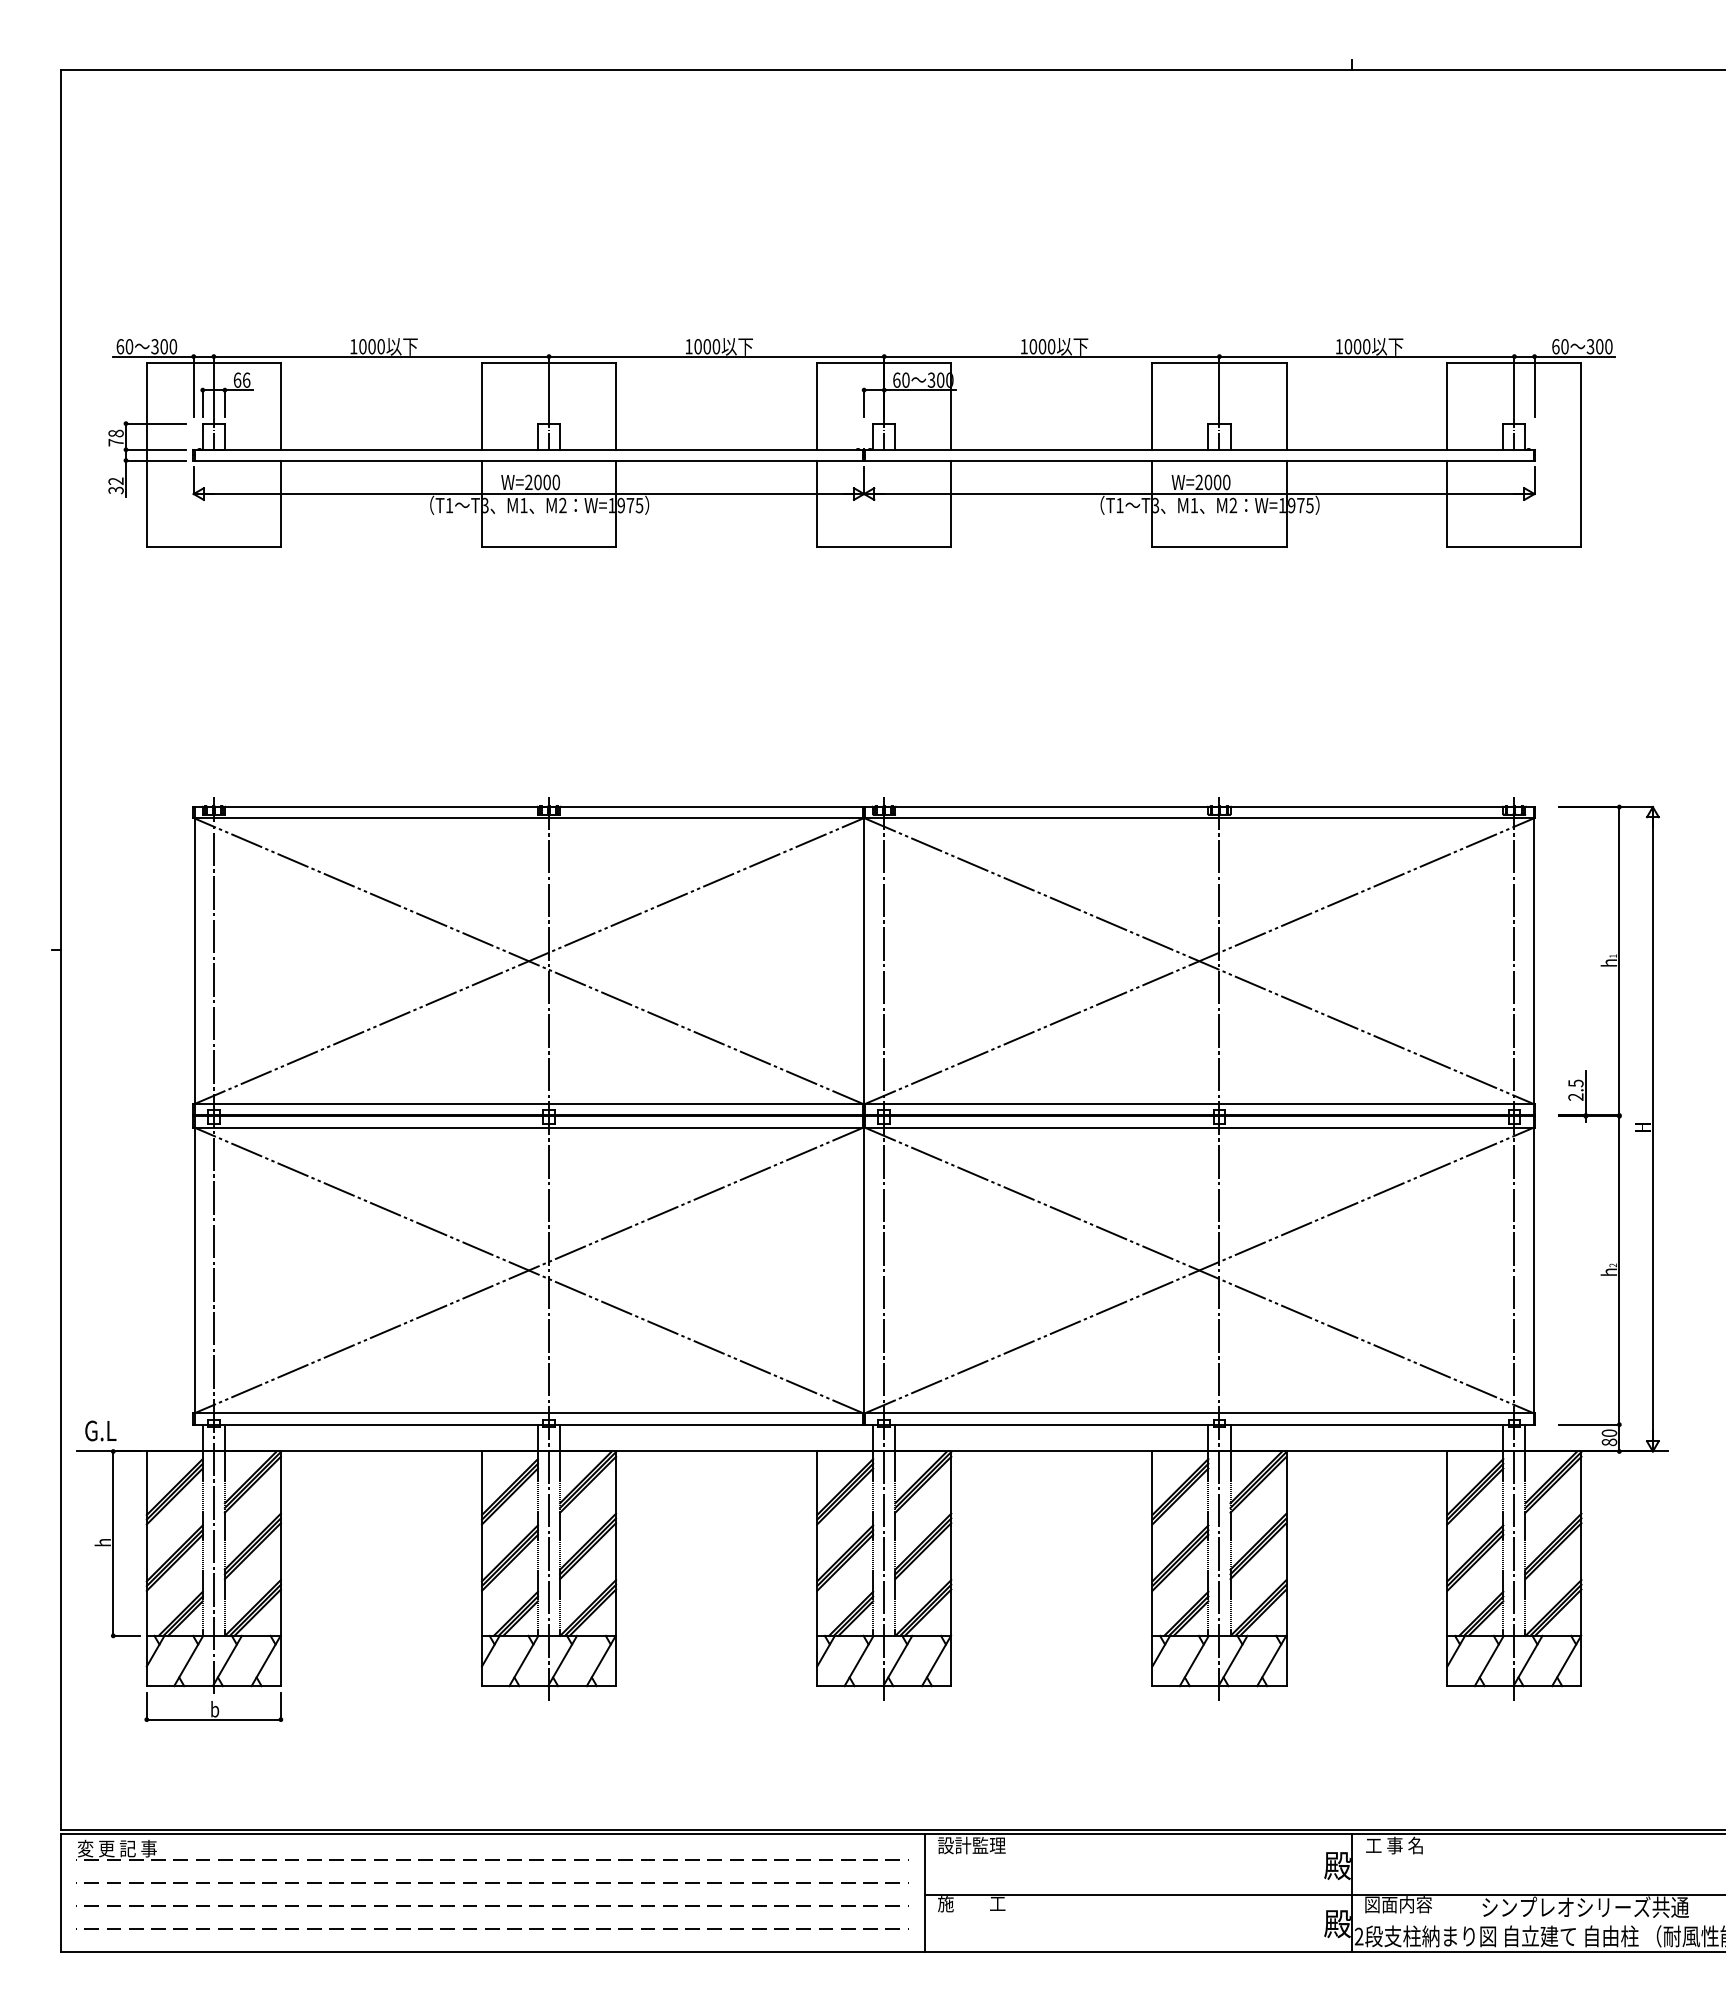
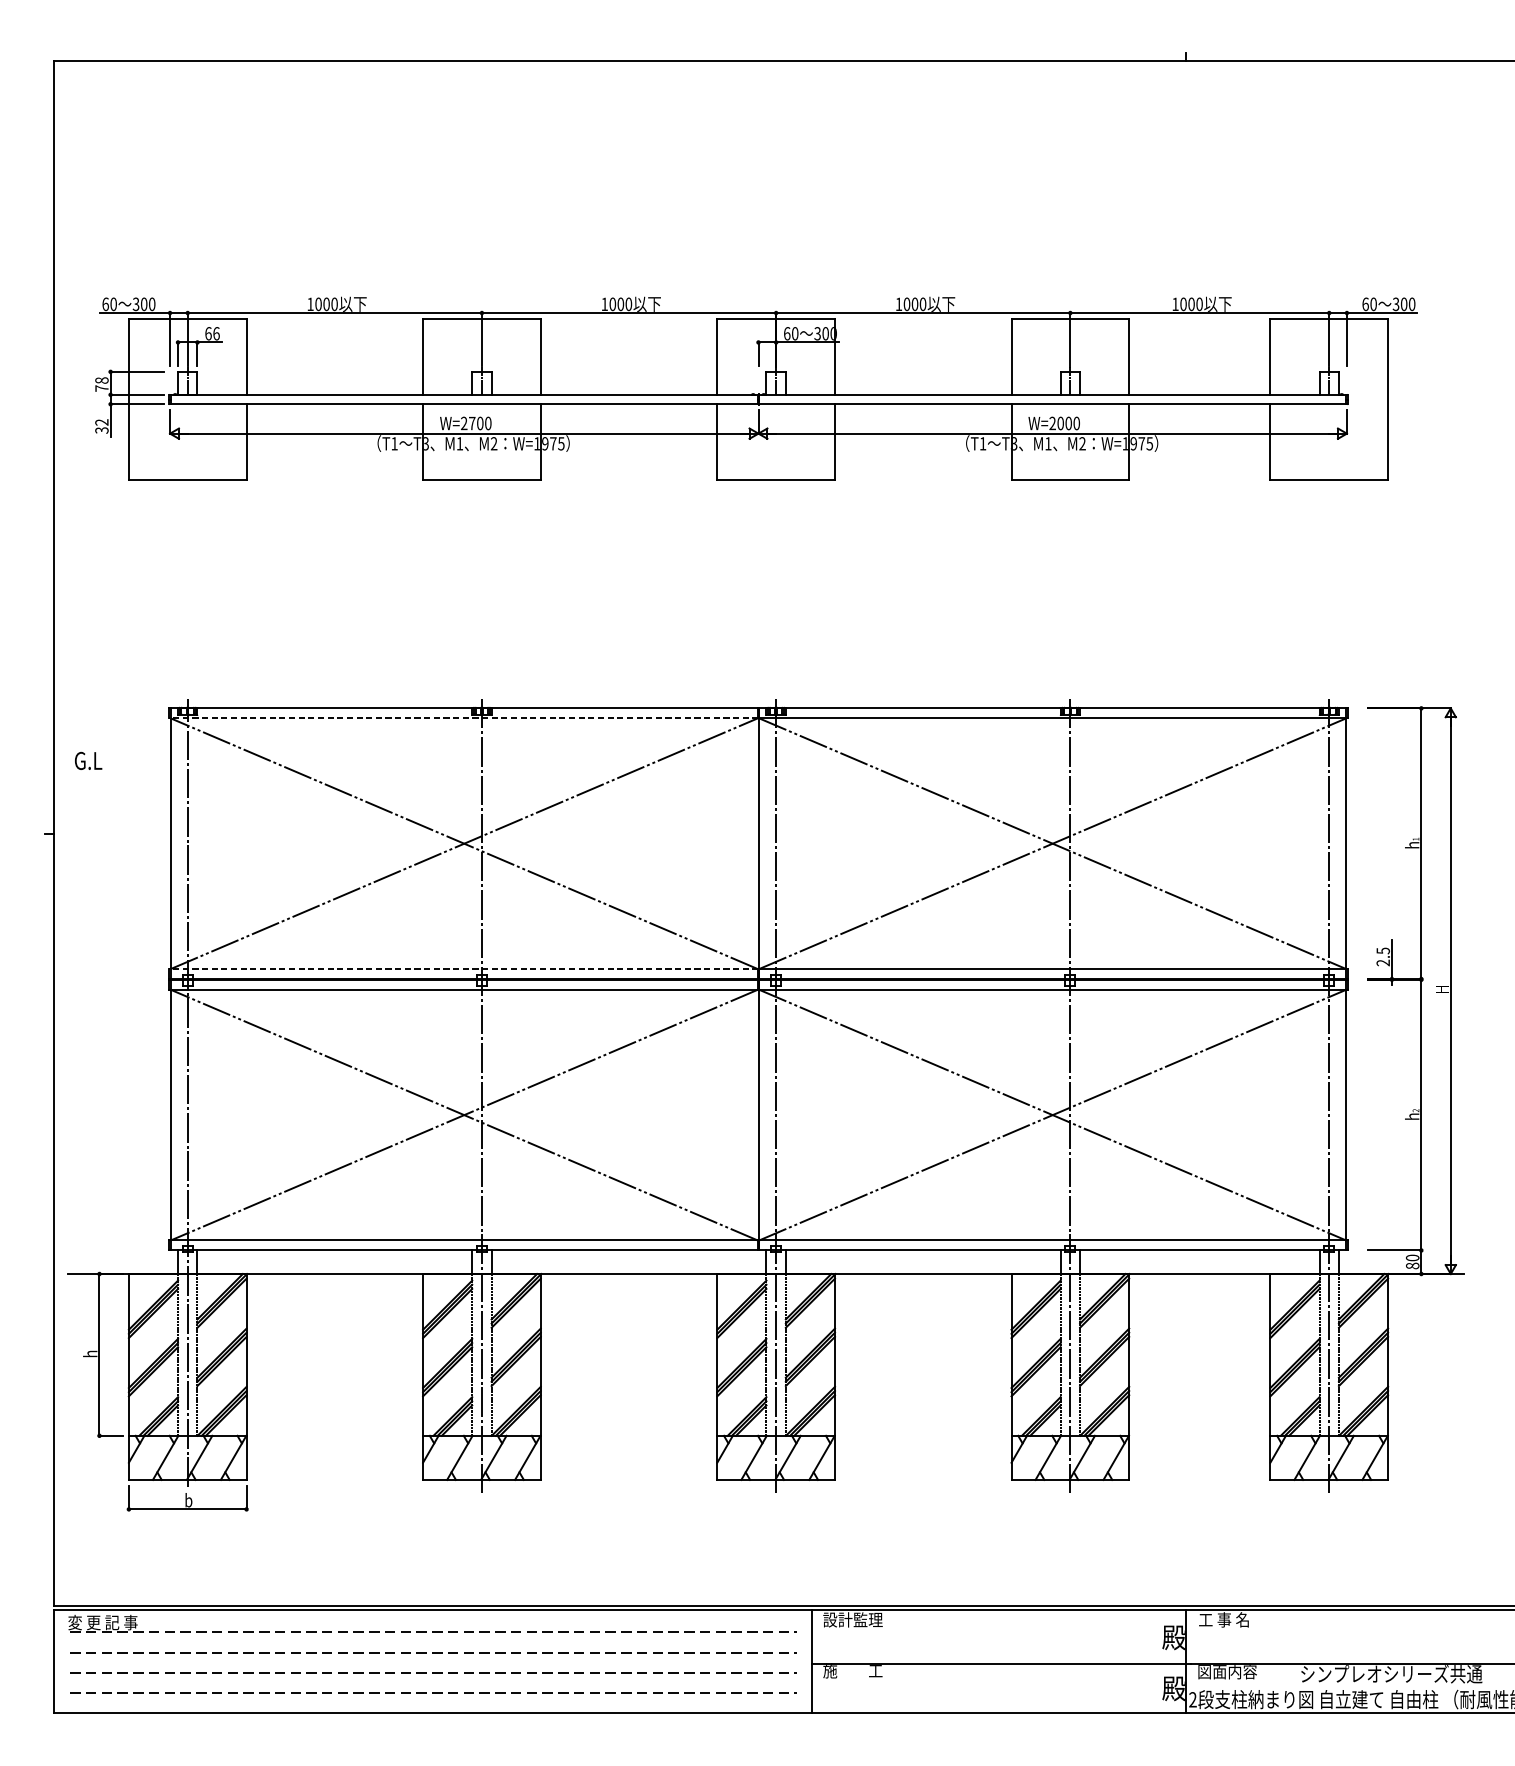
text: (537, 482) -> (471, 423), W=2000 -> W=2700
line: (528, 818) -> (463, 718), solid -> dashed
line: (528, 1104) -> (463, 969), solid -> dashed
text: (100, 1430) -> (88, 760), moved

